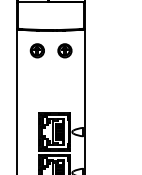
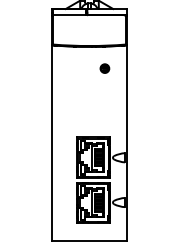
part: (37, 50) -> (74, 68), removed
part: (64, 50) -> (104, 68), size x0.6

